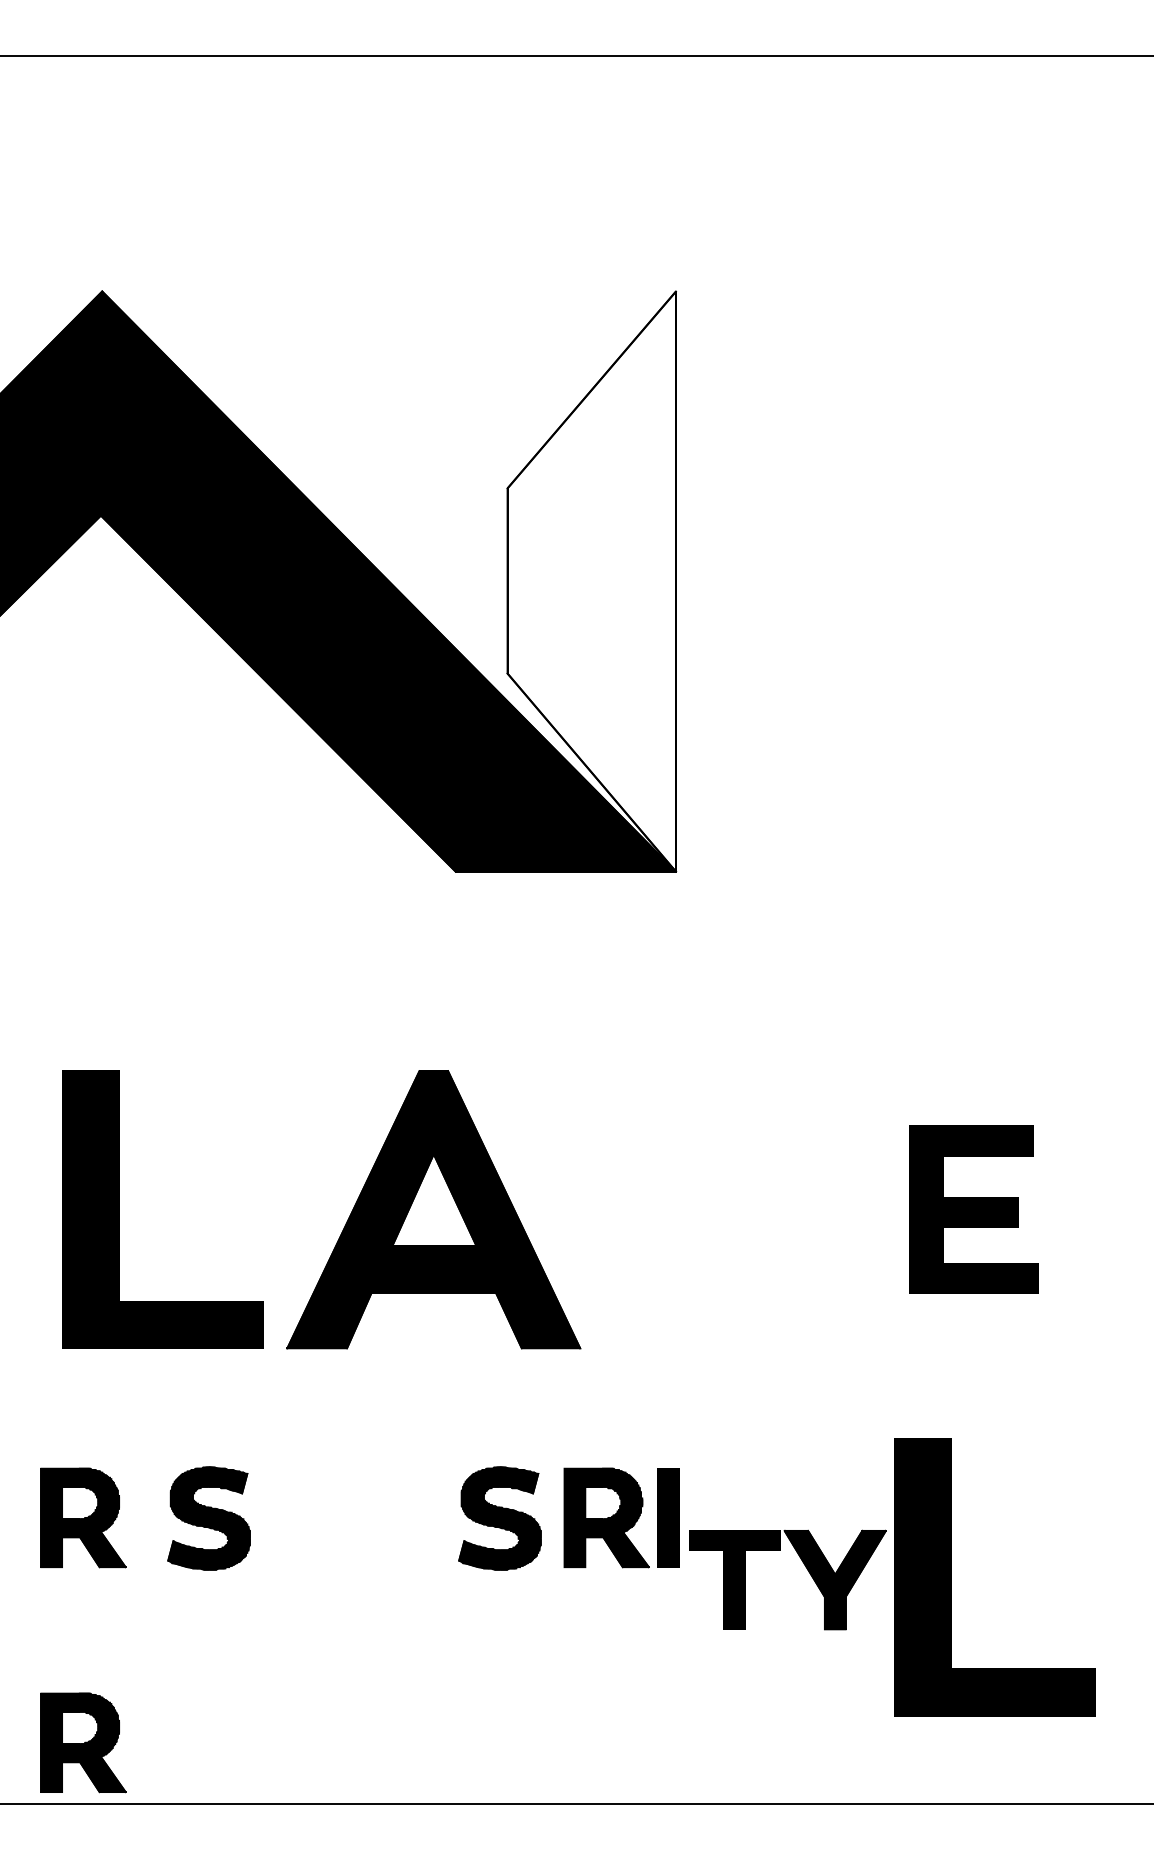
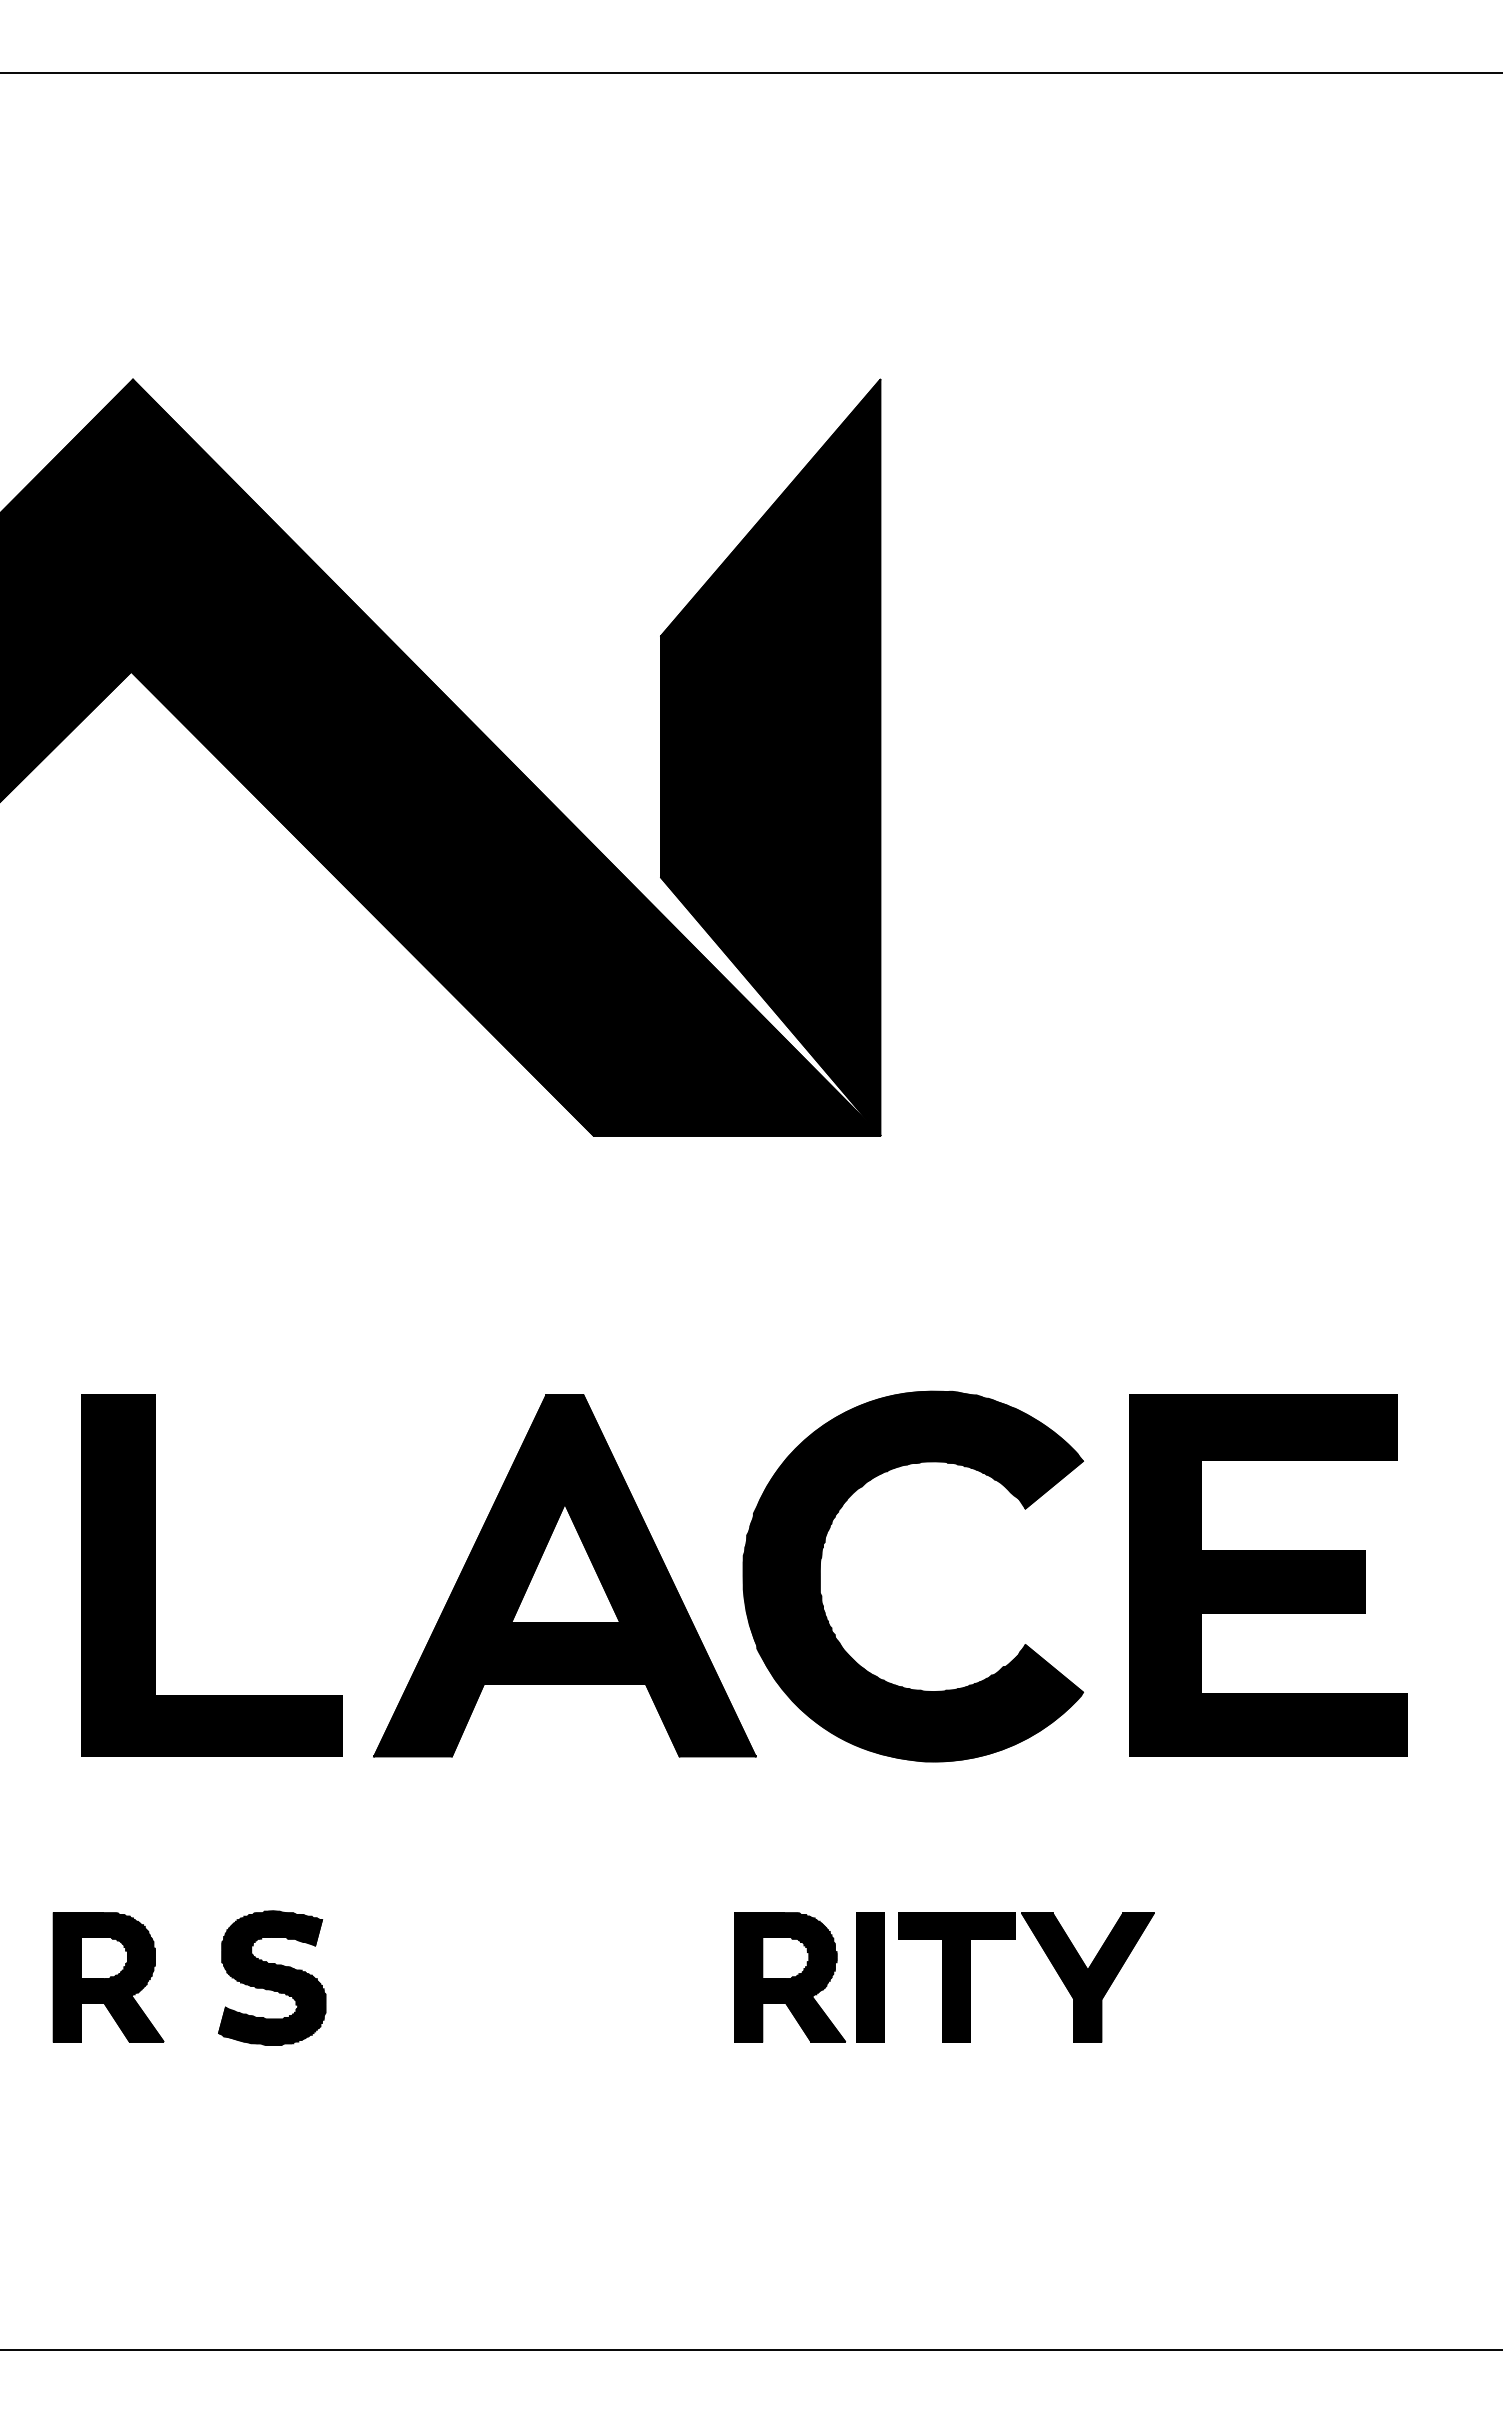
fill: (591, 581) -> (770, 757), added
part: (631, 1195) -> (822, 1557), added
part: (973, 1209) -> (1268, 1575), size x1.67
part: (500, 1517) -> (651, 1977), removed
part: (806, 1568) -> (1050, 1962), moved
part: (951, 1577) -> (1239, 2054), removed
part: (83, 1742) -> (108, 2270), removed

